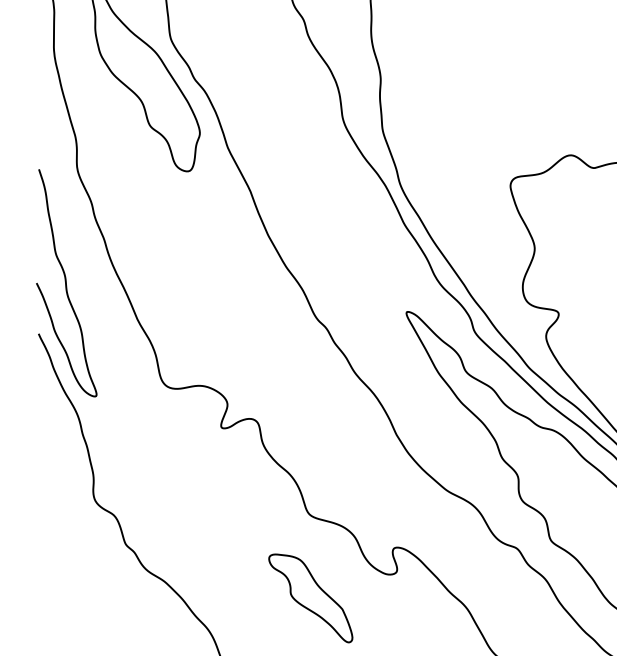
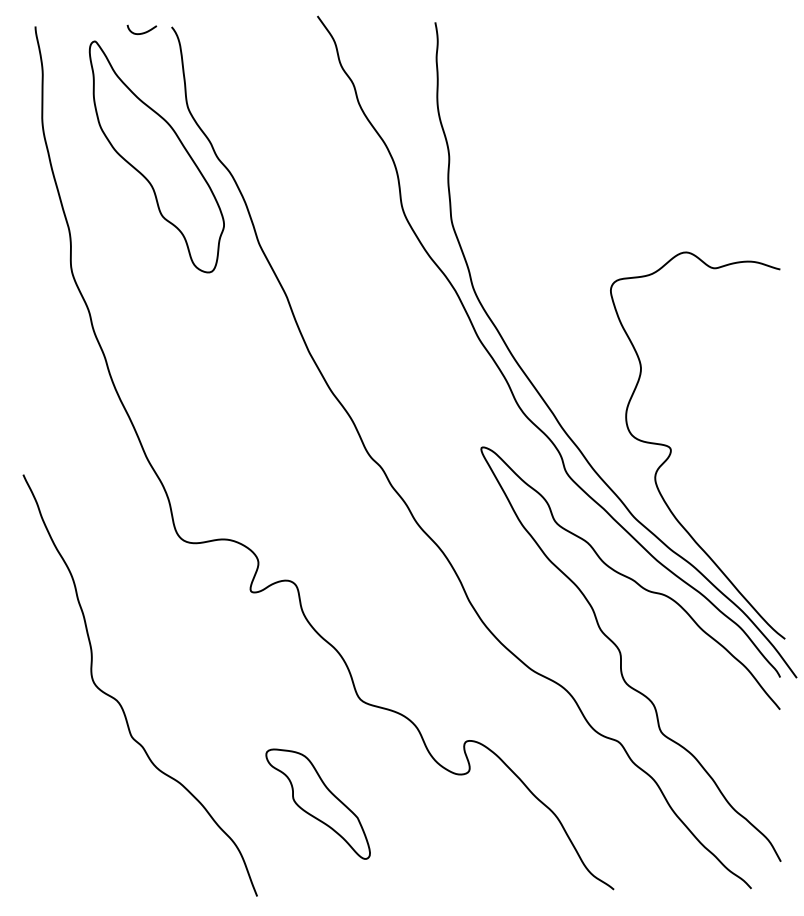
curve: (66, 283) -> (58, 411), removed
part: (310, 597) -> (317, 803), moved

